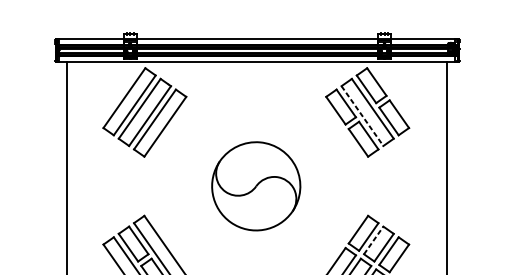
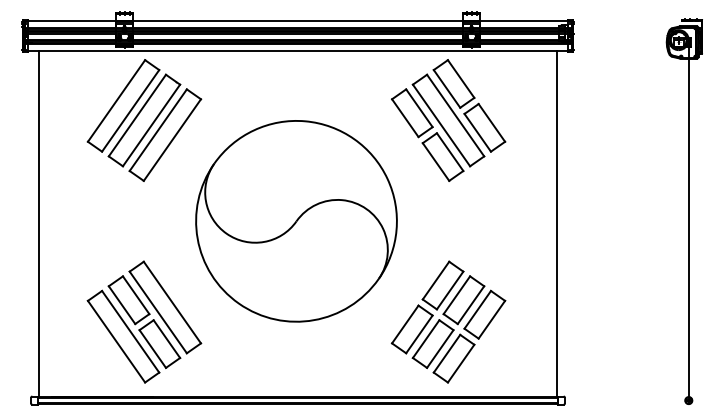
line: (362, 116) -> (441, 125), dashed -> solid
part: (256, 186) -> (296, 221), size x1.67
line: (374, 239) -> (457, 294), dashed -> solid

